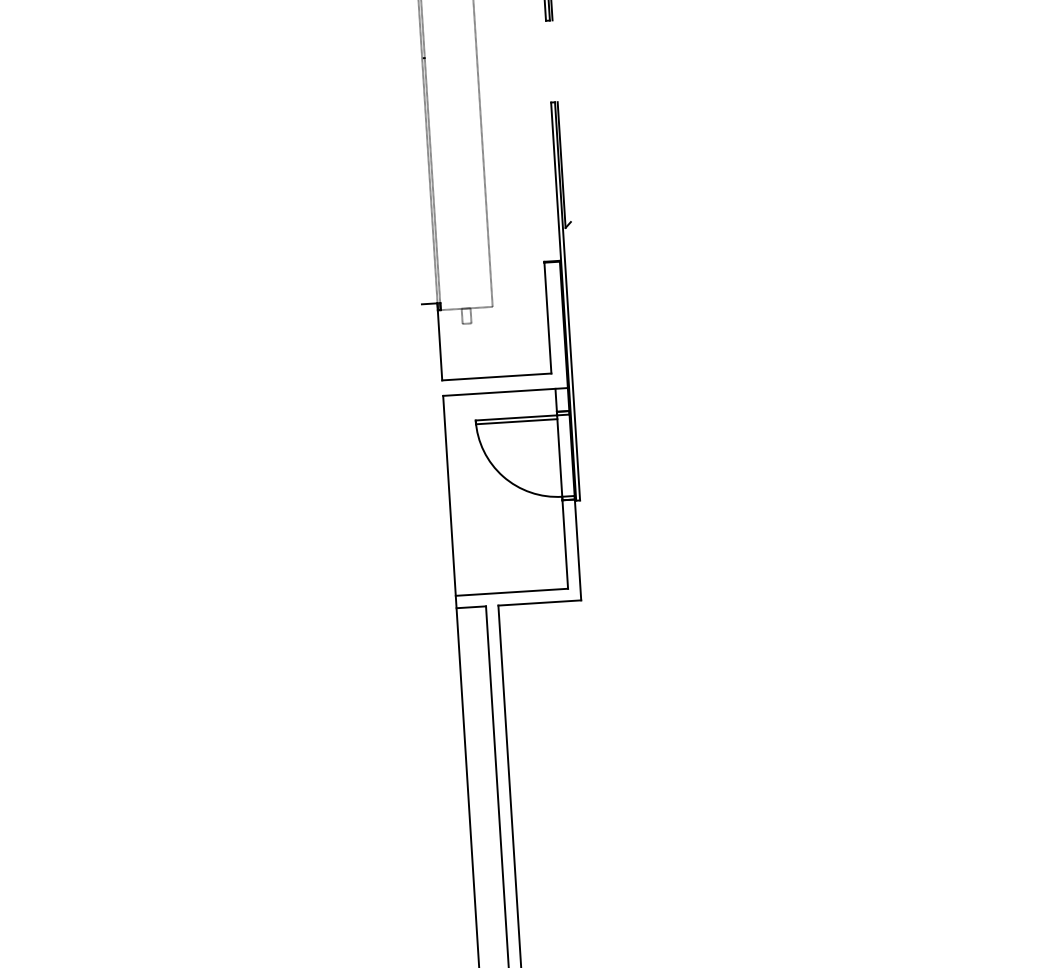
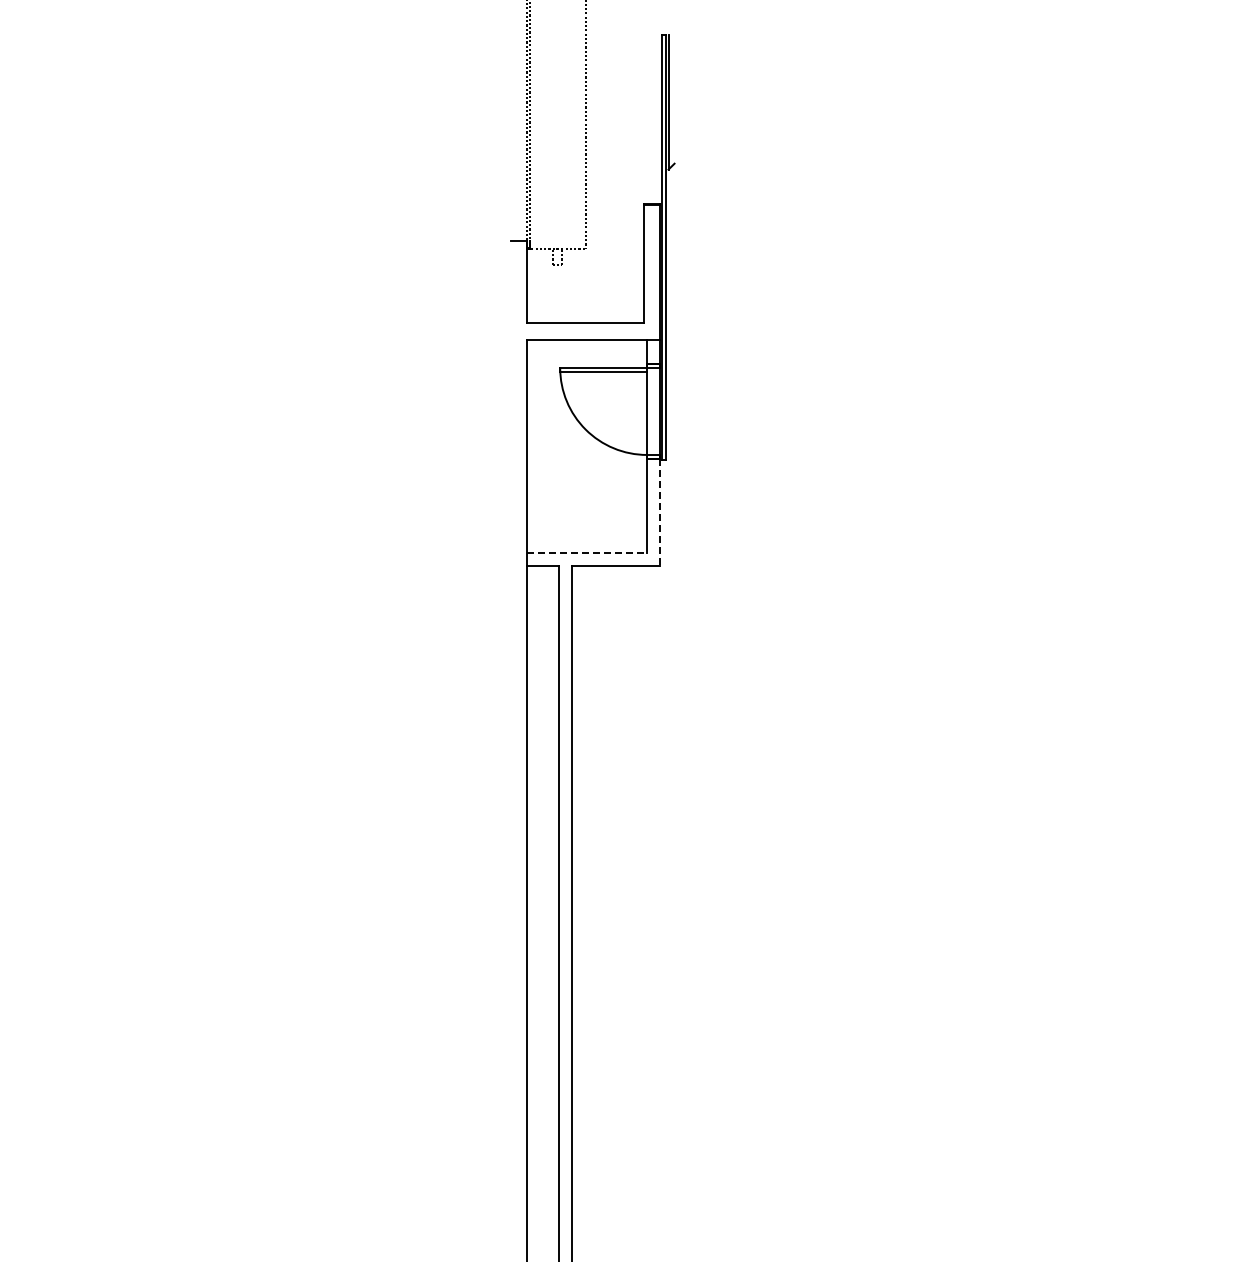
line: (578, 549) -> (660, 512), solid -> dashed
line: (512, 592) -> (587, 553), solid -> dashed

